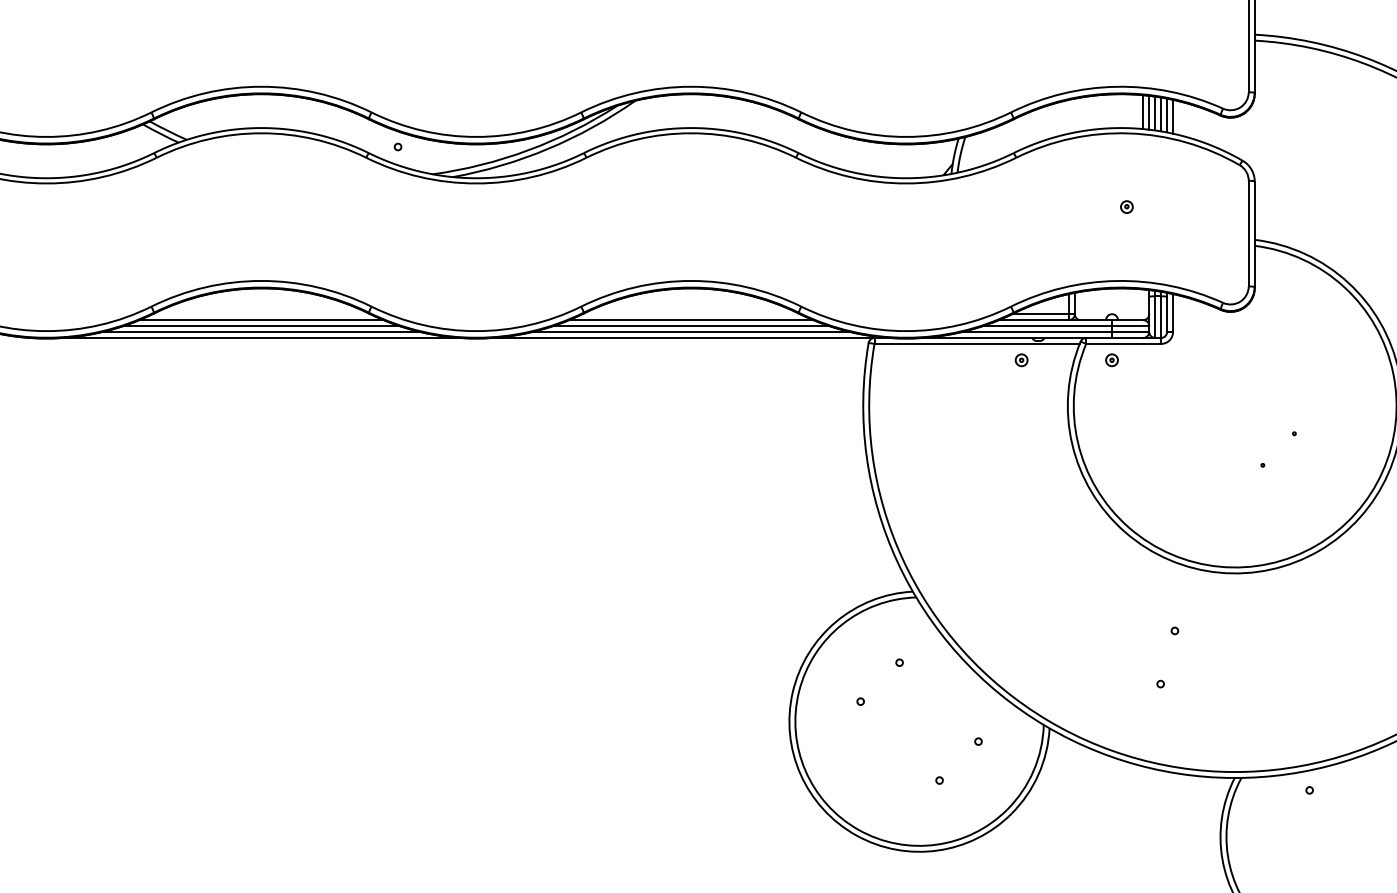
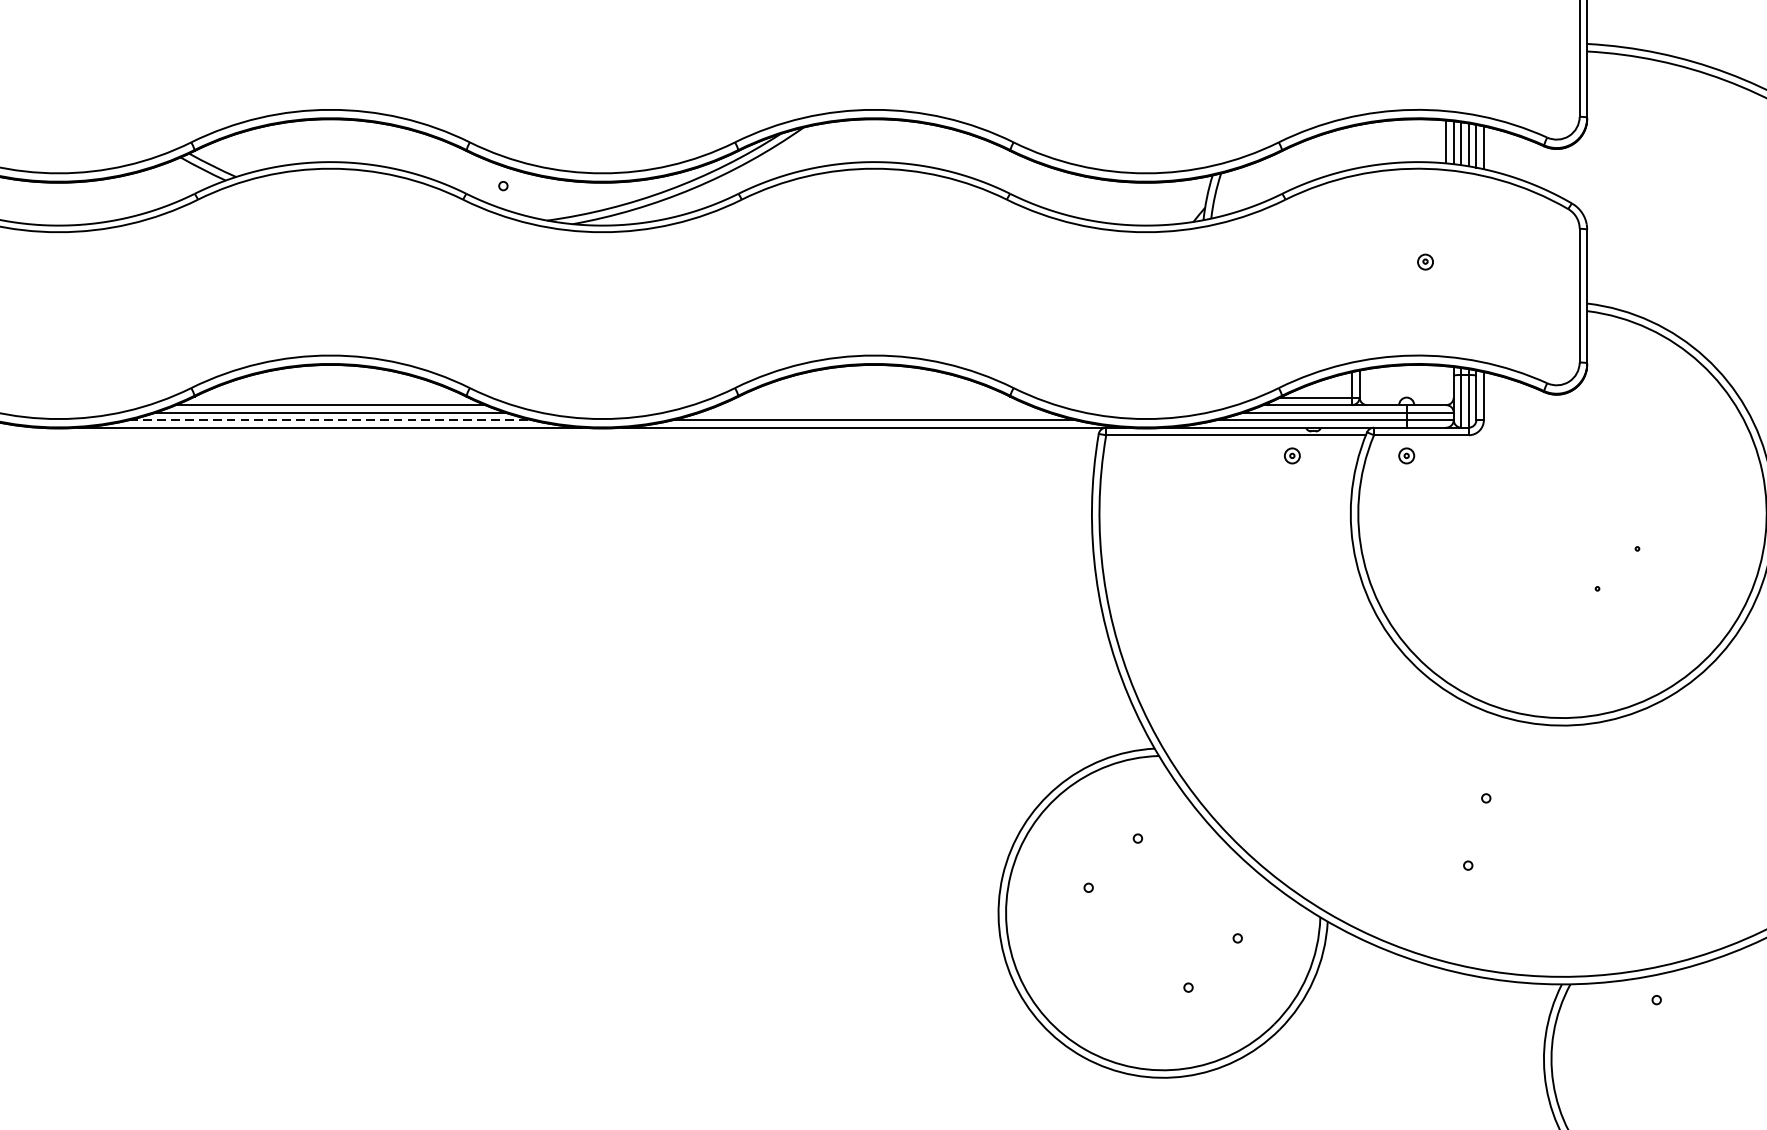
line: (691, 320) -> (874, 405), removed
line: (691, 326) -> (874, 413), removed
line: (261, 332) -> (330, 420), solid -> dashed

